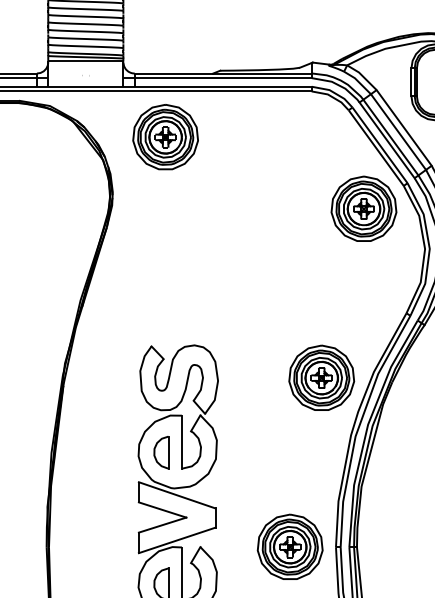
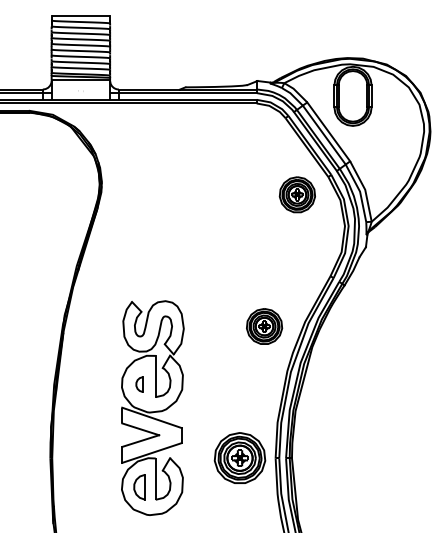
part: (164, 136) -> (142, 138), removed
part: (364, 208) -> (297, 194), size x0.7
part: (321, 377) -> (264, 326), size x0.7
part: (161, 452) -> (139, 384), size x0.6

